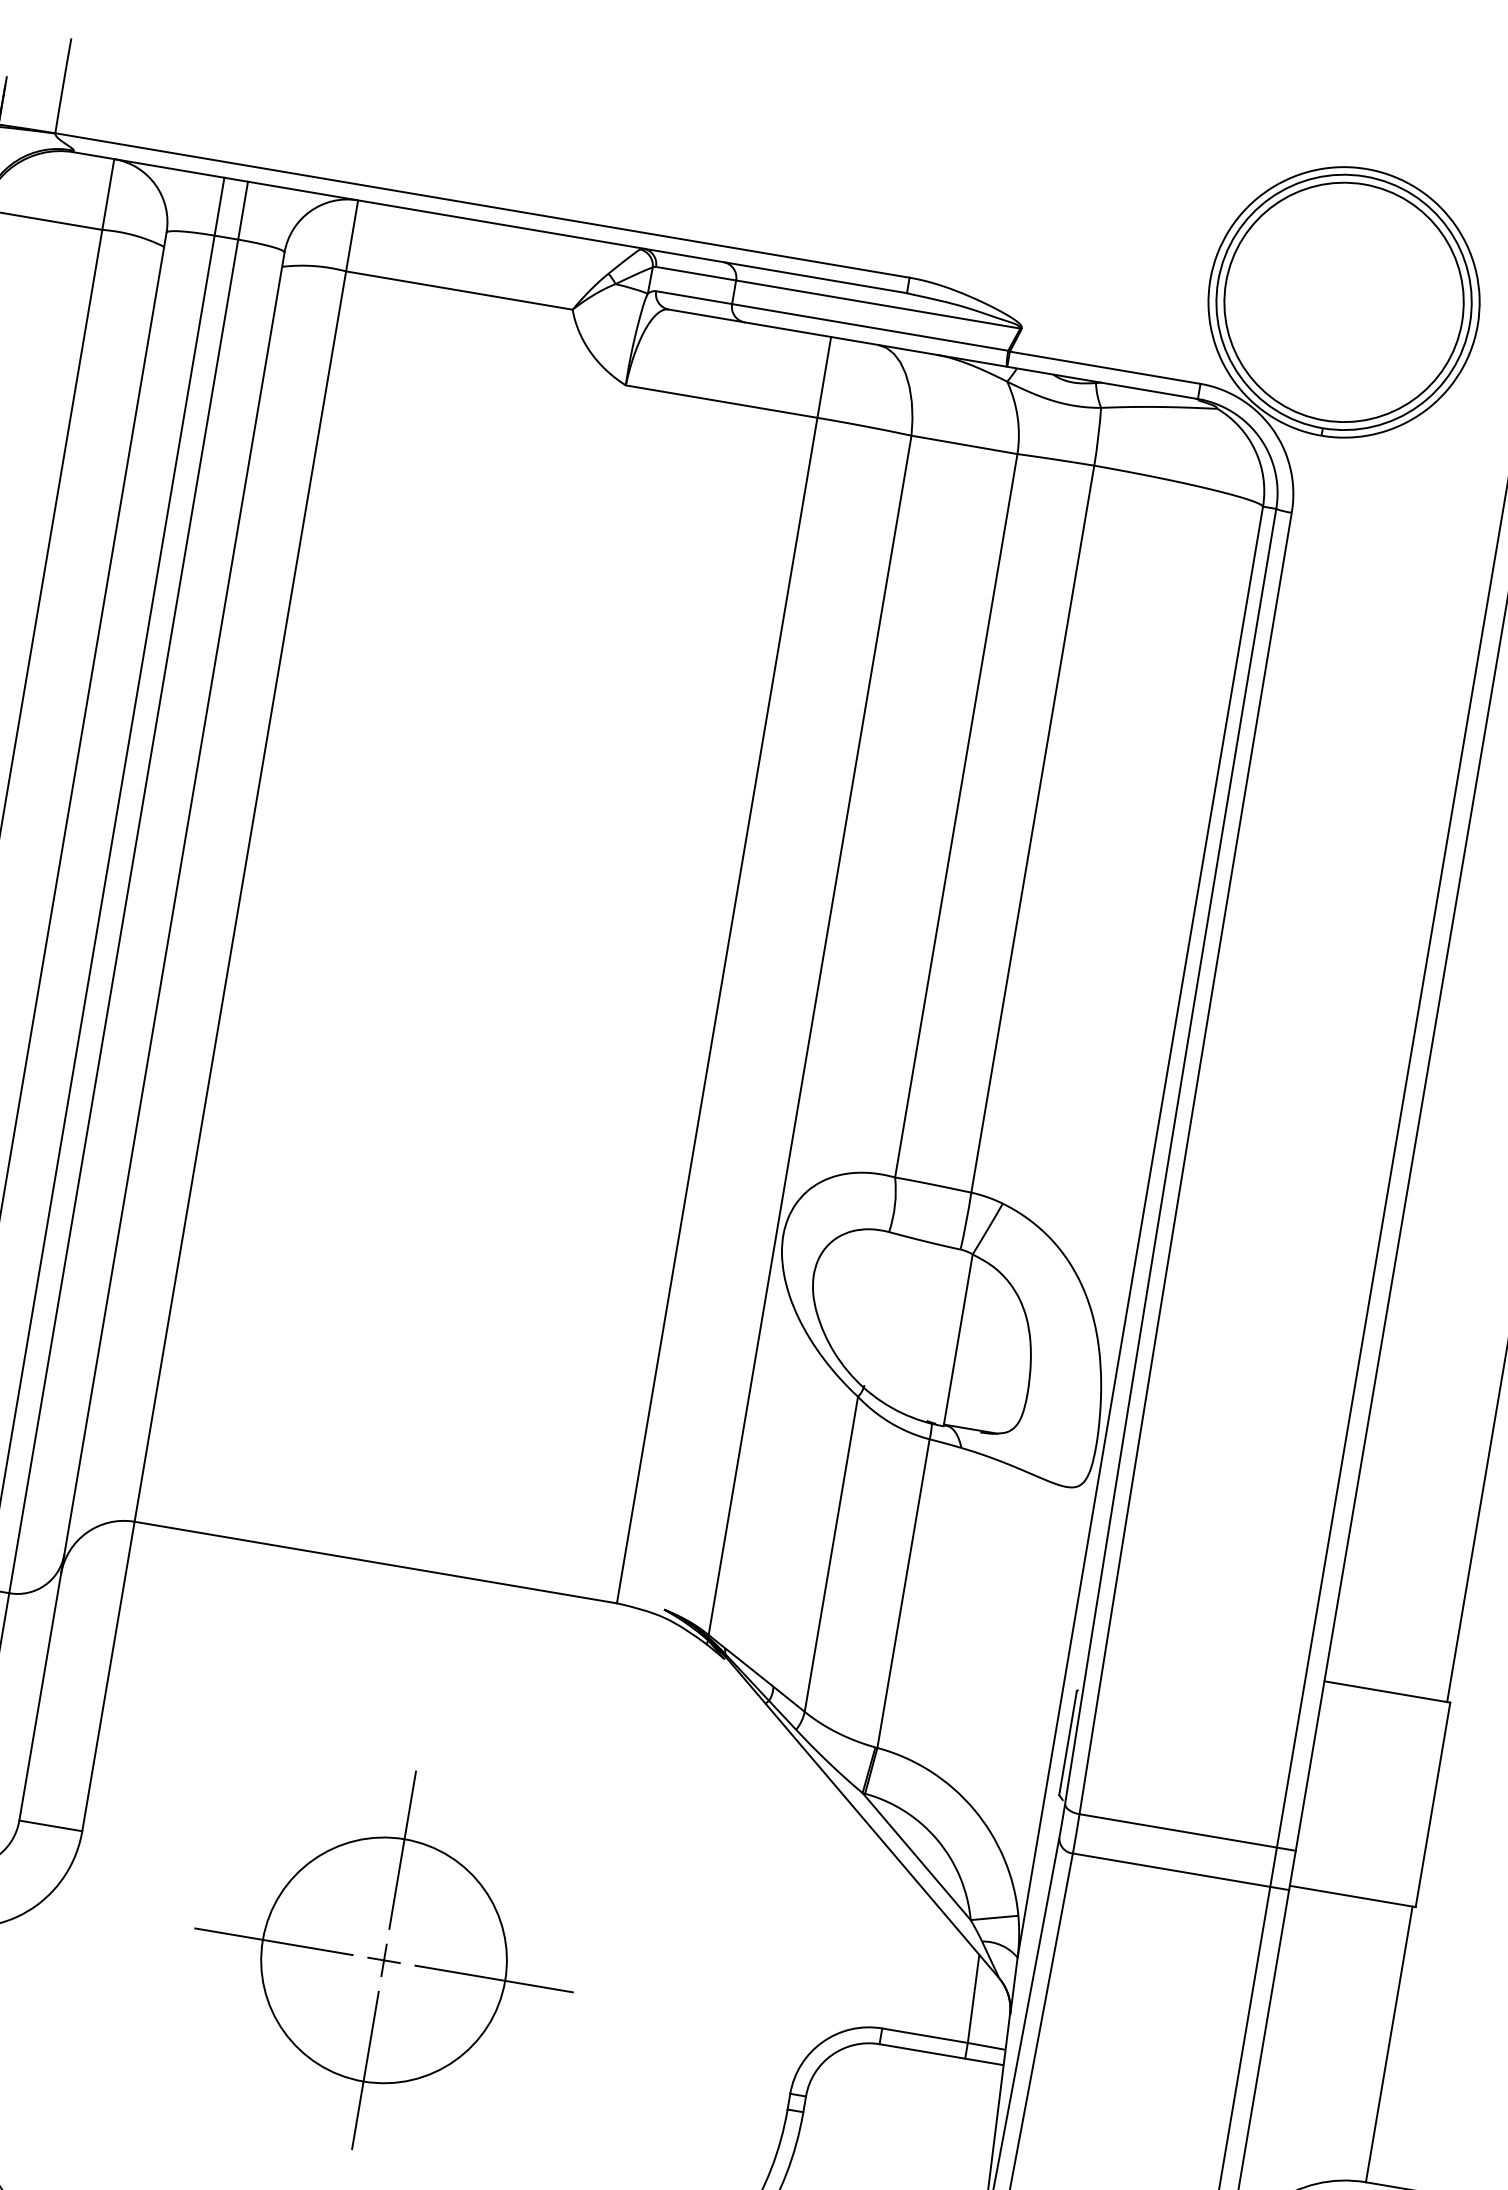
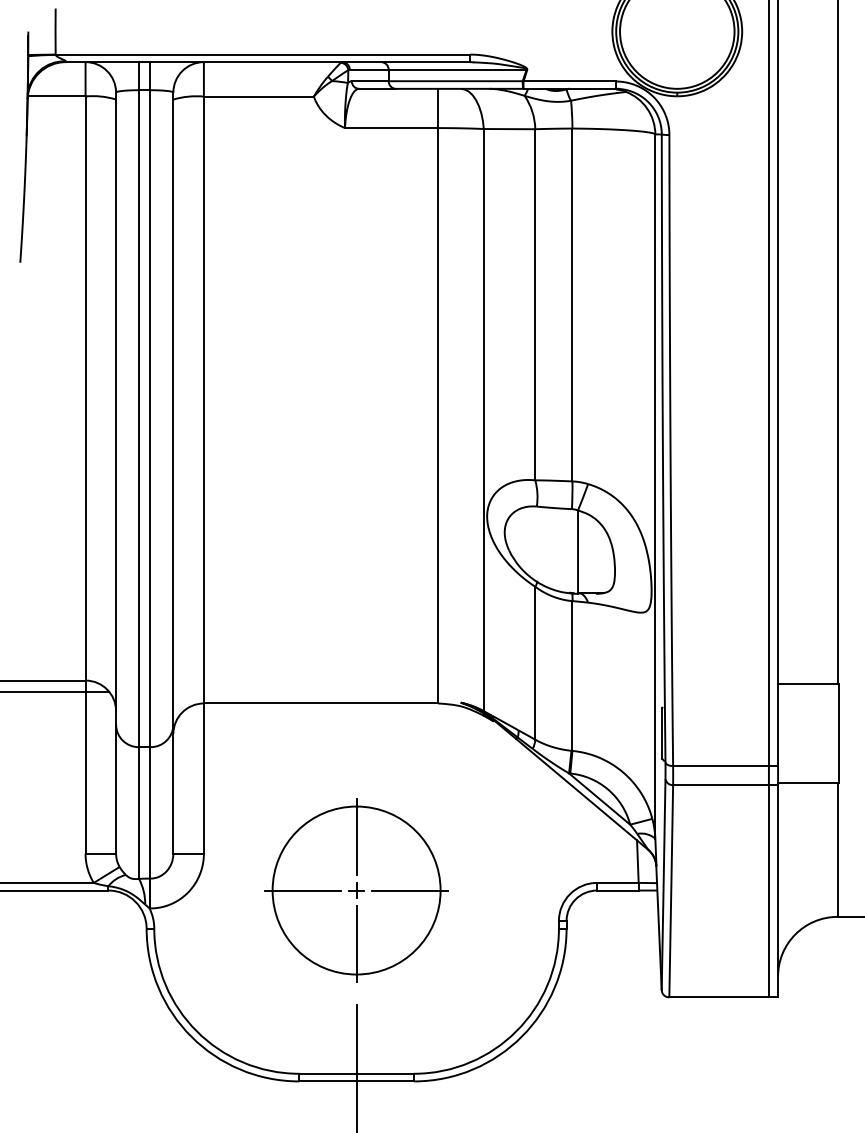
circle: (383, 1960) -> (356, 890), size x1.43

